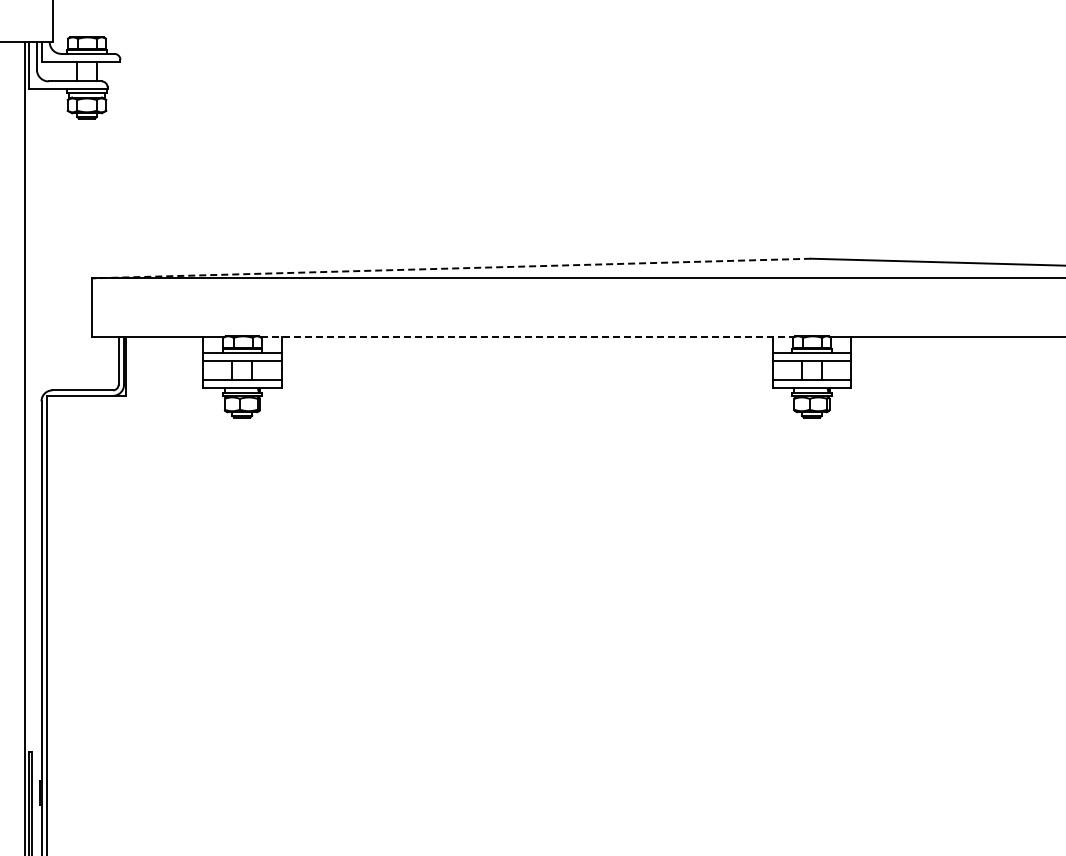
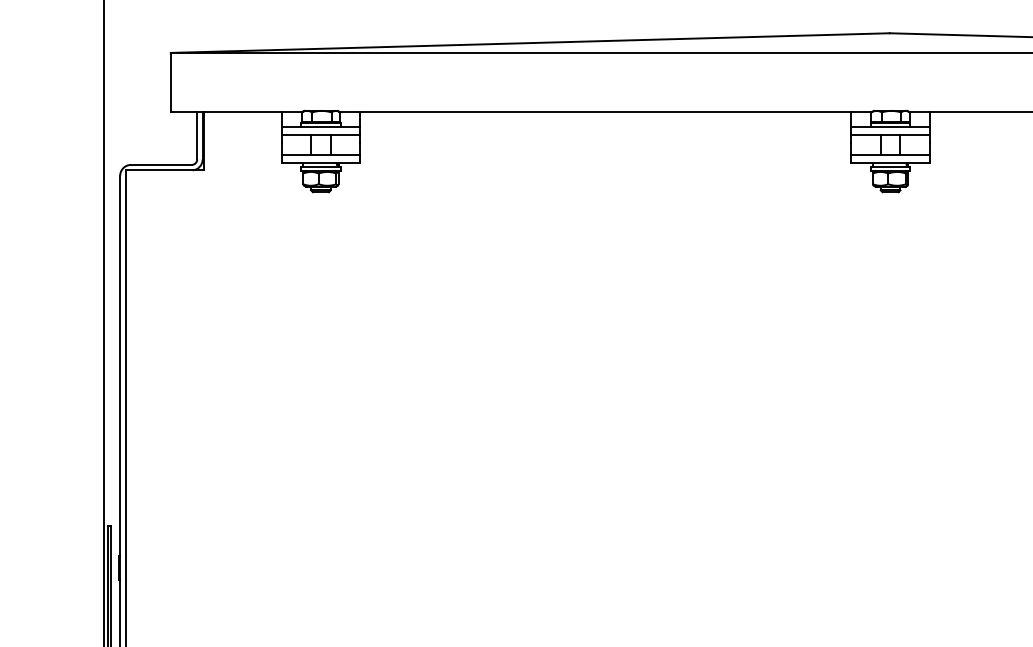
line: (451, 268) -> (530, 43), dashed -> solid
line: (527, 337) -> (606, 112), dashed -> solid

